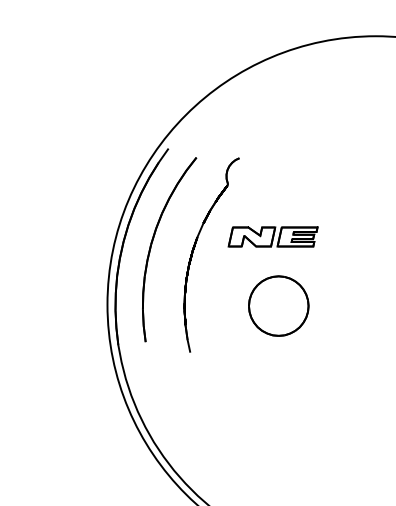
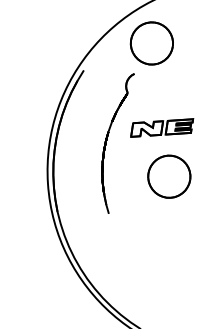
part: (266, 116) -> (151, 43), added
part: (152, 244) -> (77, 139), removed

